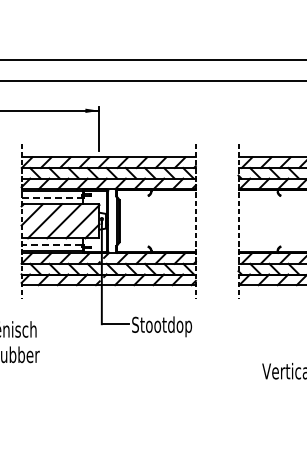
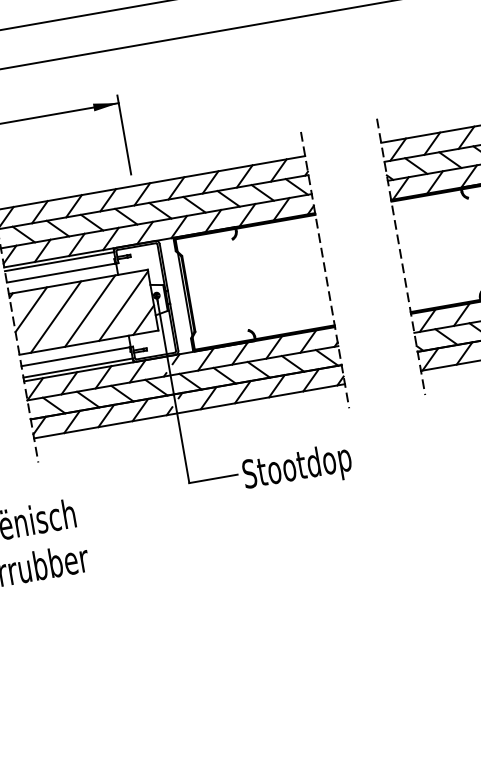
line: (52, 197) -> (61, 272), dashed -> solid
line: (51, 244) -> (74, 356), dashed -> solid

